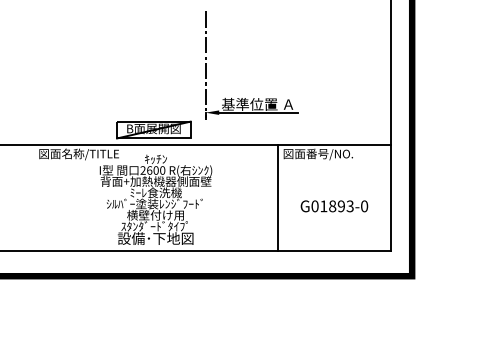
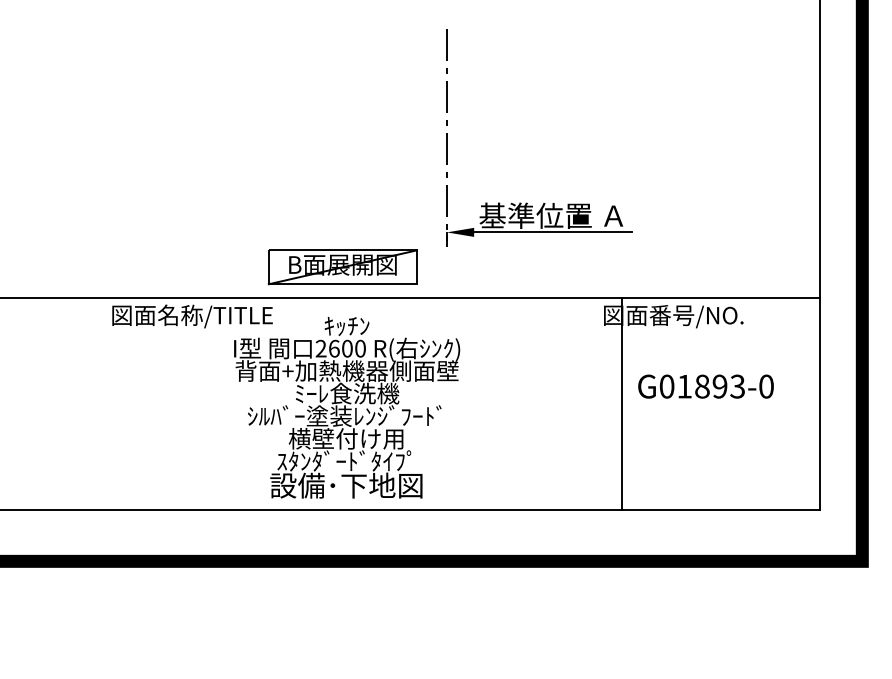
line: (277, 197) -> (621, 403), moved
text: (334, 206) -> (706, 386), moved

